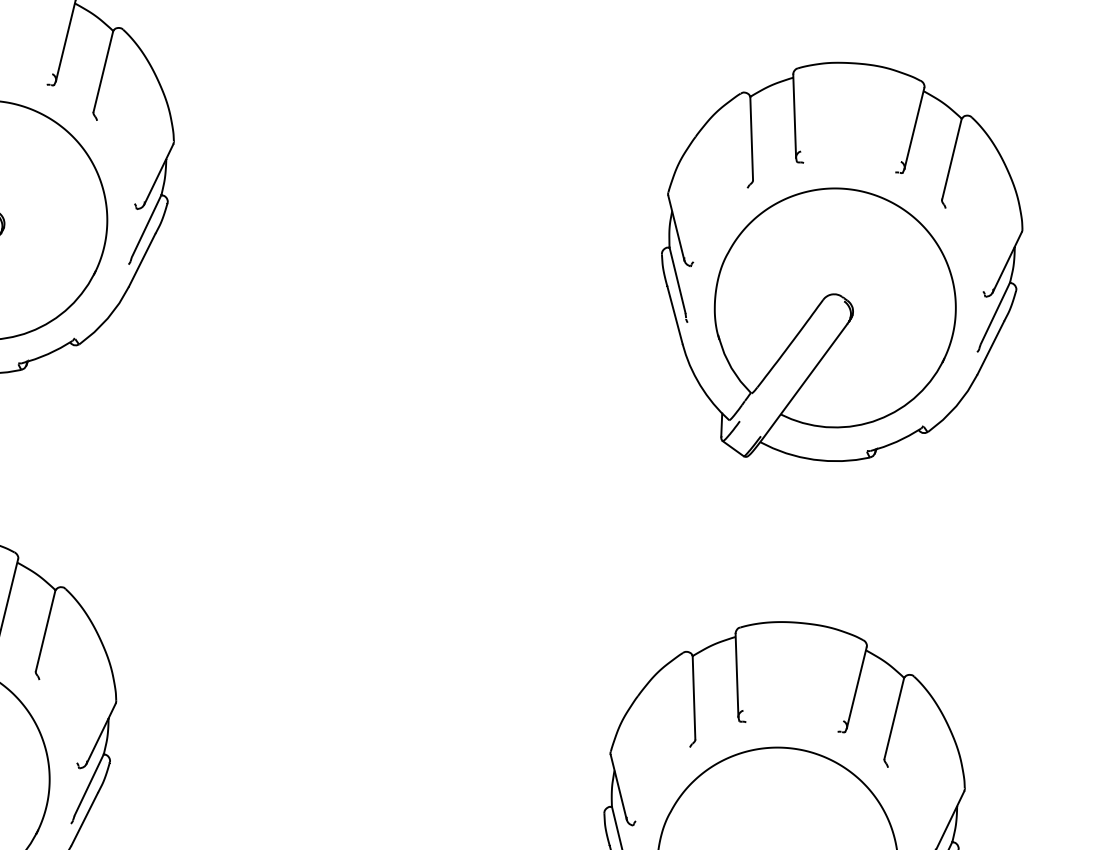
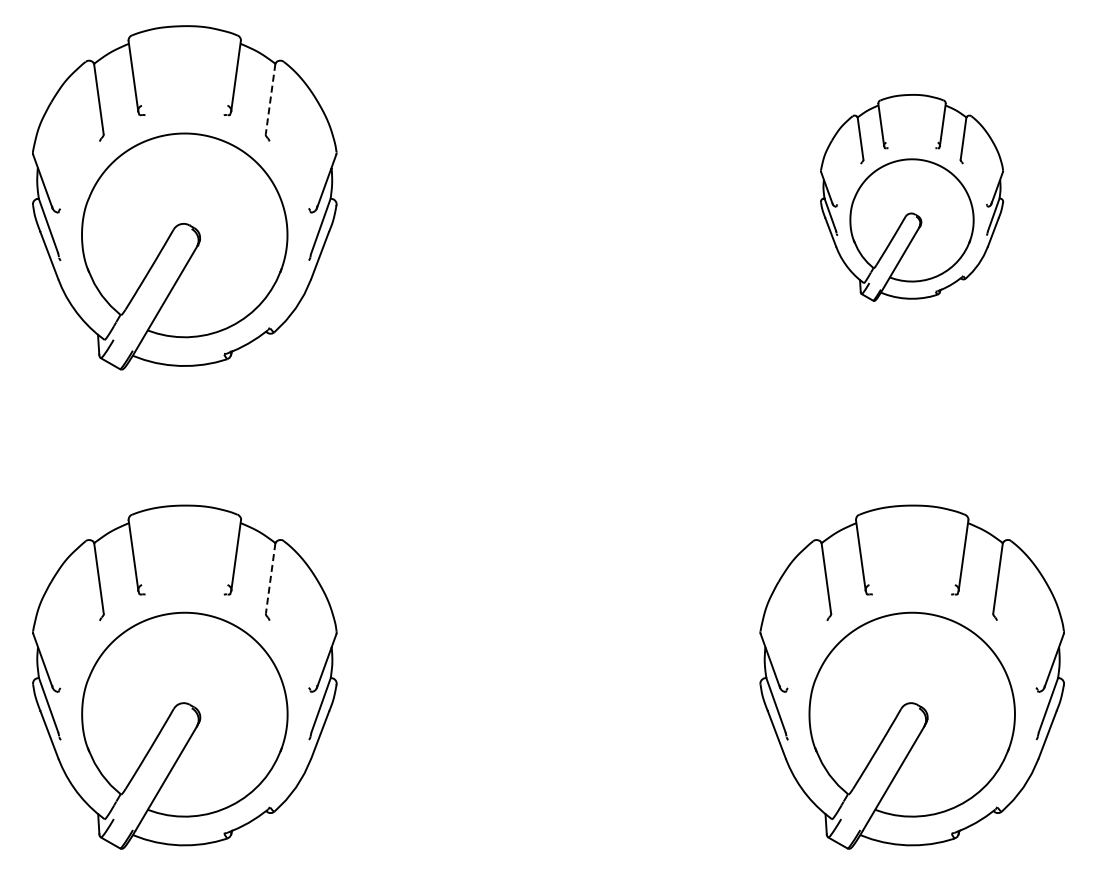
line: (103, 72) -> (270, 99), solid -> dashed
part: (839, 263) -> (911, 197), size x0.6
line: (45, 630) -> (270, 578), solid -> dashed

